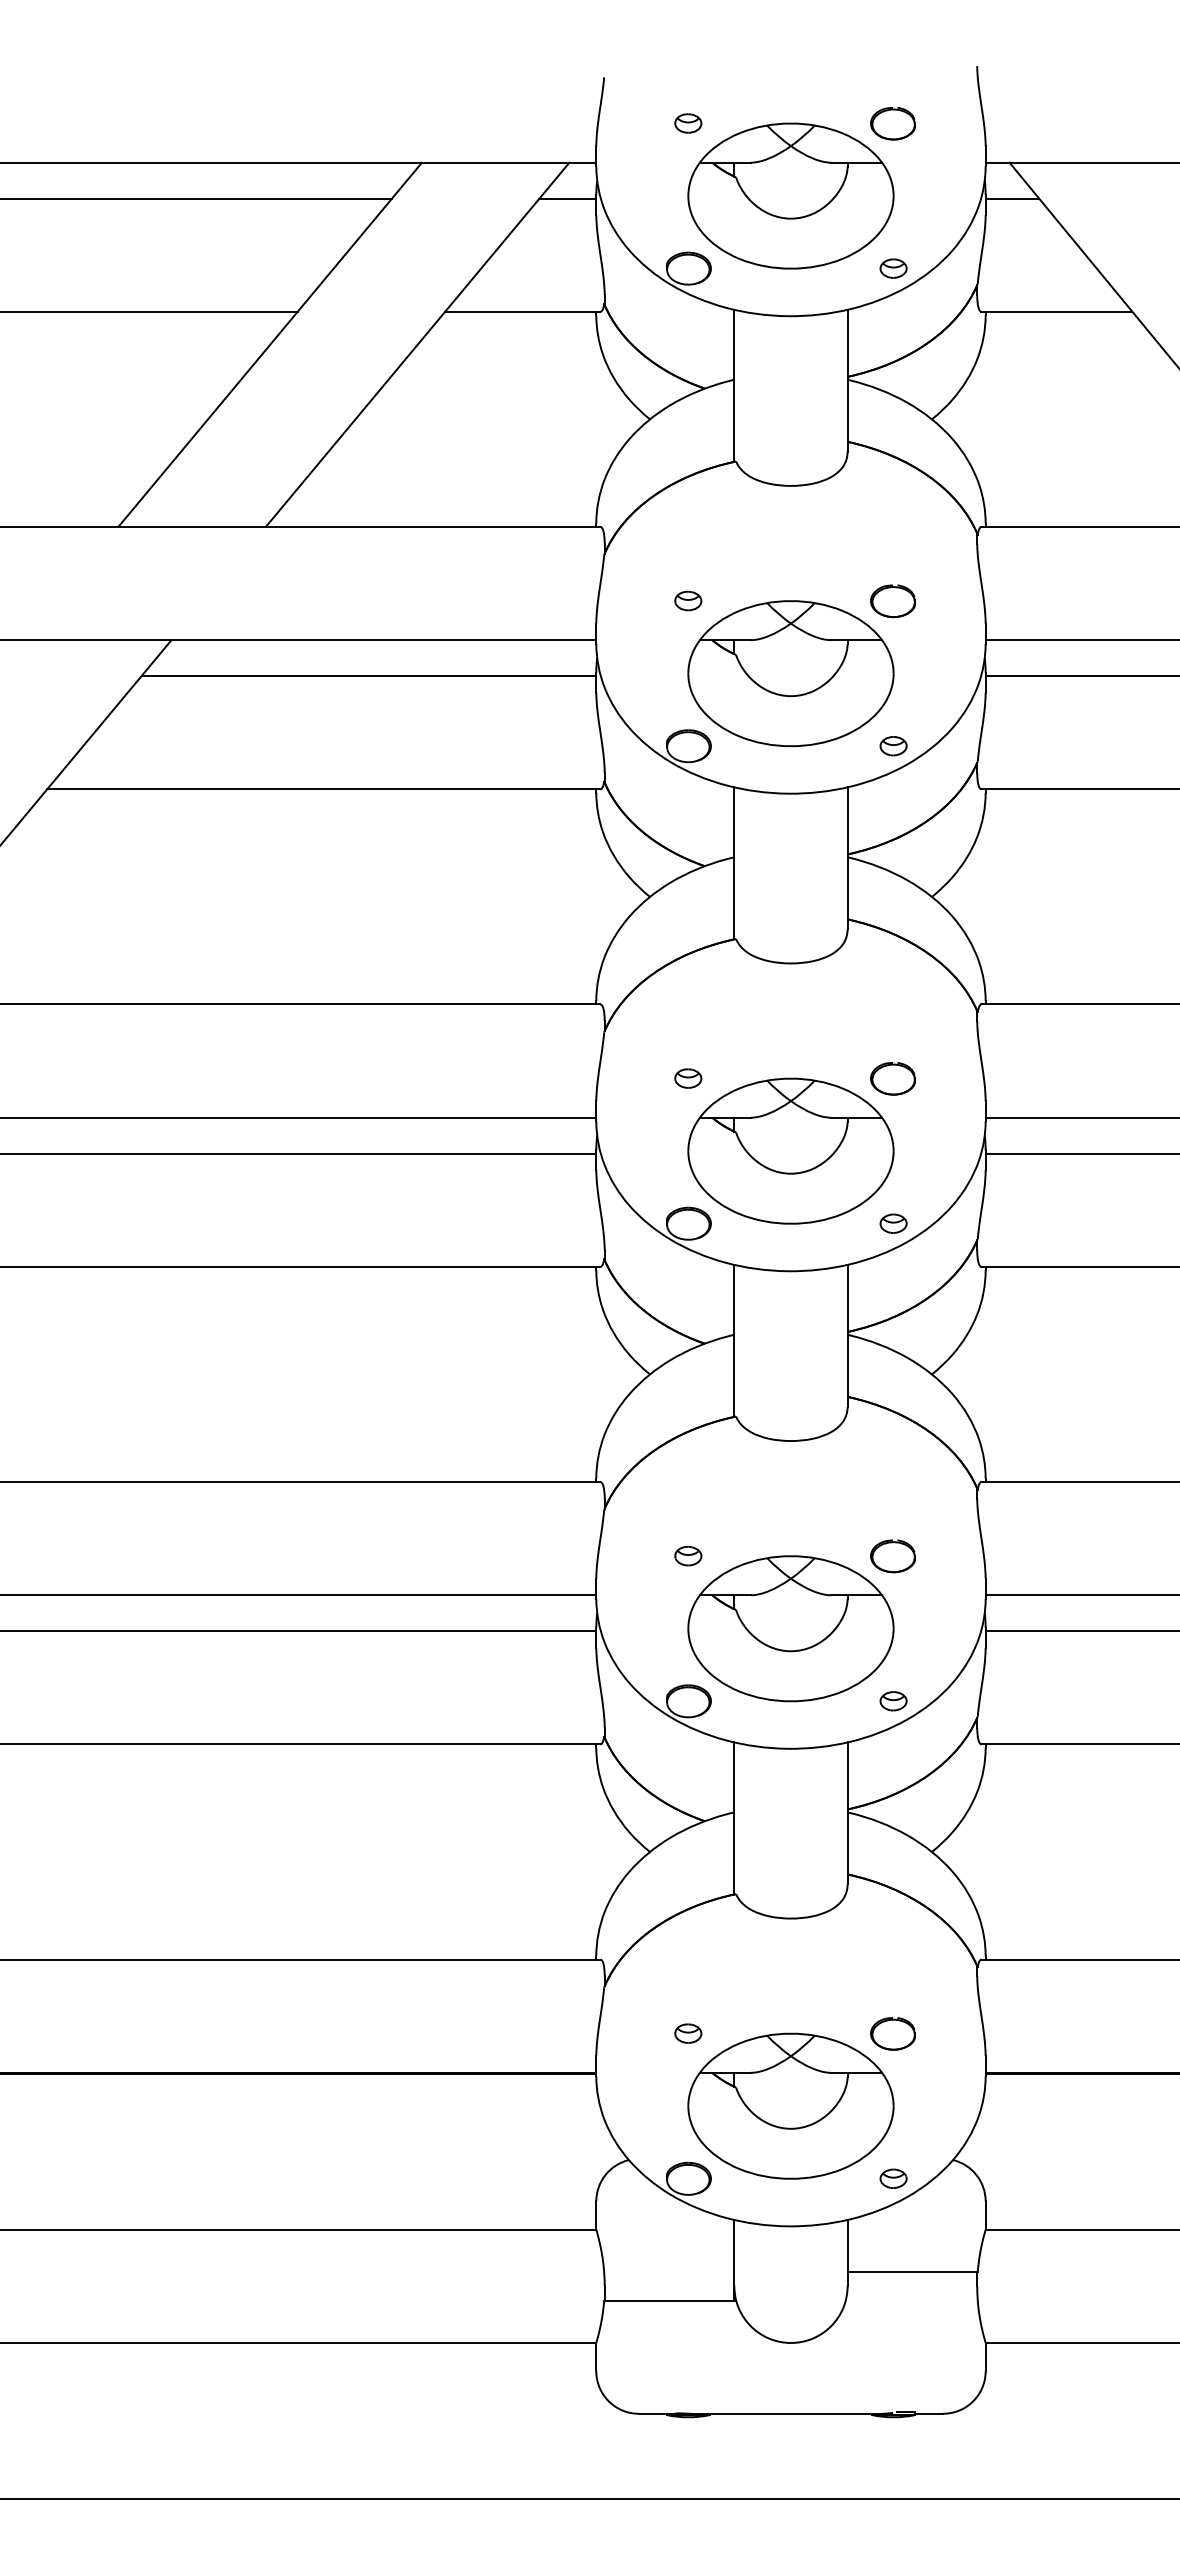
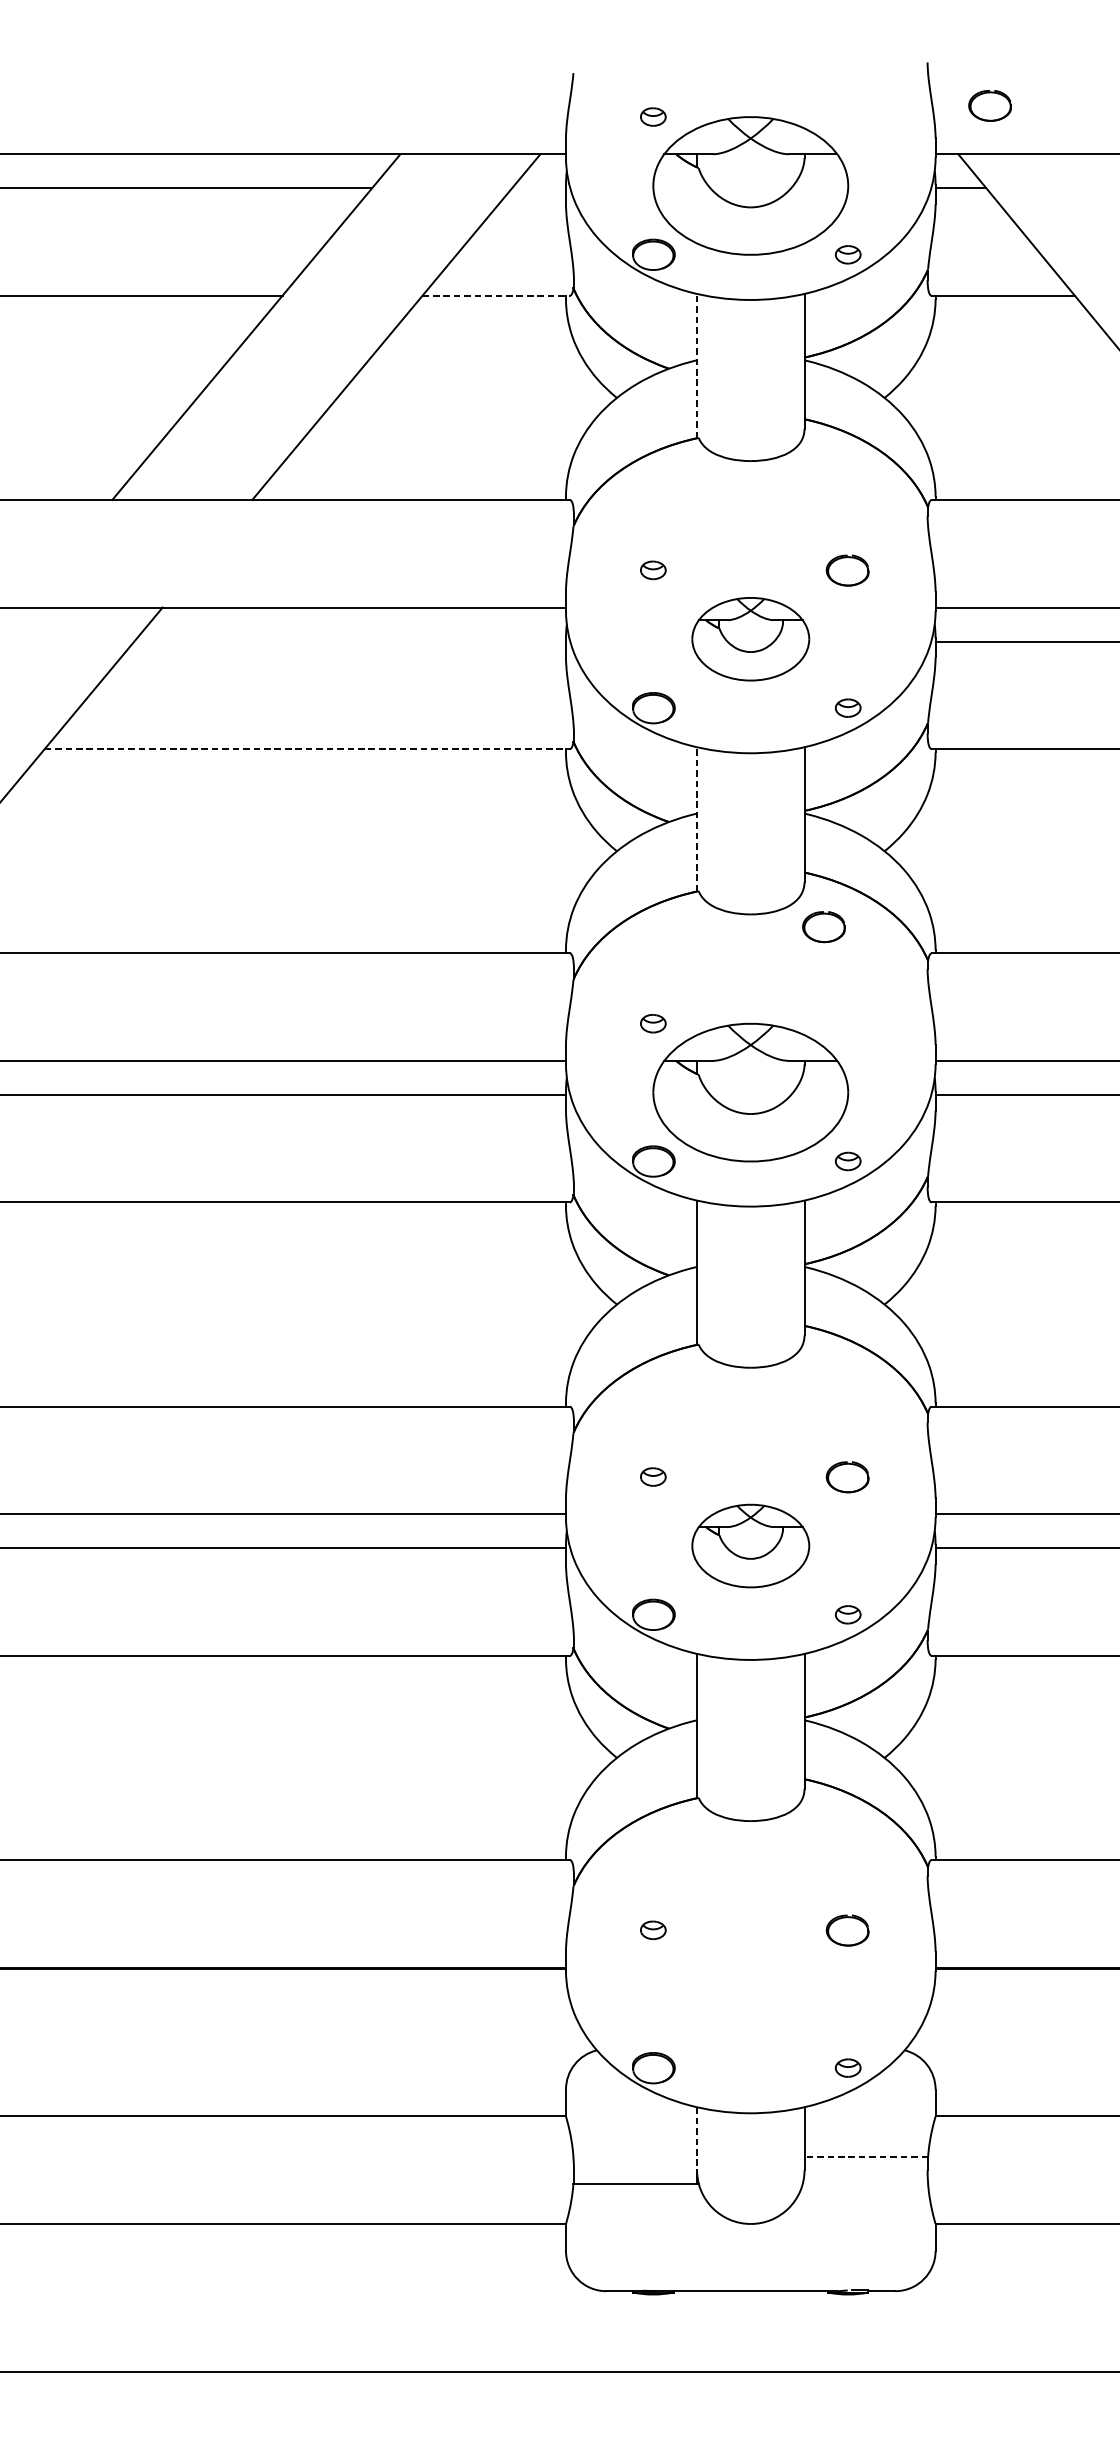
part: (892, 123) -> (989, 105), moved
line: (567, 198) -> (538, 188), removed
line: (522, 311) -> (495, 295), solid -> dashed
line: (734, 385) -> (697, 365), solid -> dashed
part: (790, 673) -> (750, 639), size x0.6
line: (368, 676) -> (349, 642), removed
line: (323, 789) -> (307, 749), solid -> dashed
line: (734, 862) -> (697, 818), solid -> dashed
part: (892, 1078) -> (823, 926), moved
part: (790, 1628) -> (750, 1545), size x0.6
part: (790, 2105) -> (750, 1998), removed
line: (734, 2252) -> (697, 2138), solid -> dashed
line: (912, 2272) -> (866, 2157), solid -> dashed

